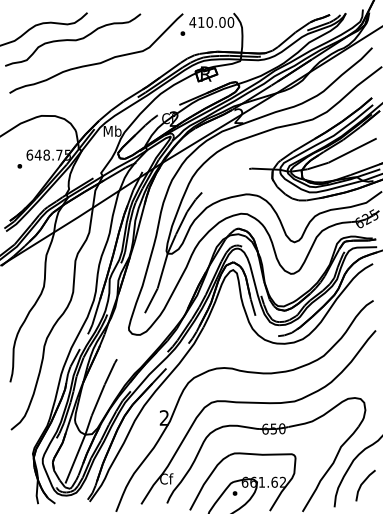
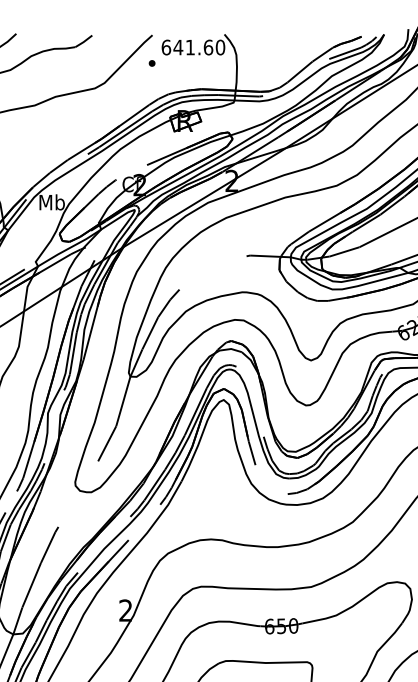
text: (207, 22) -> (187, 47), 410.00 -> 641.60

